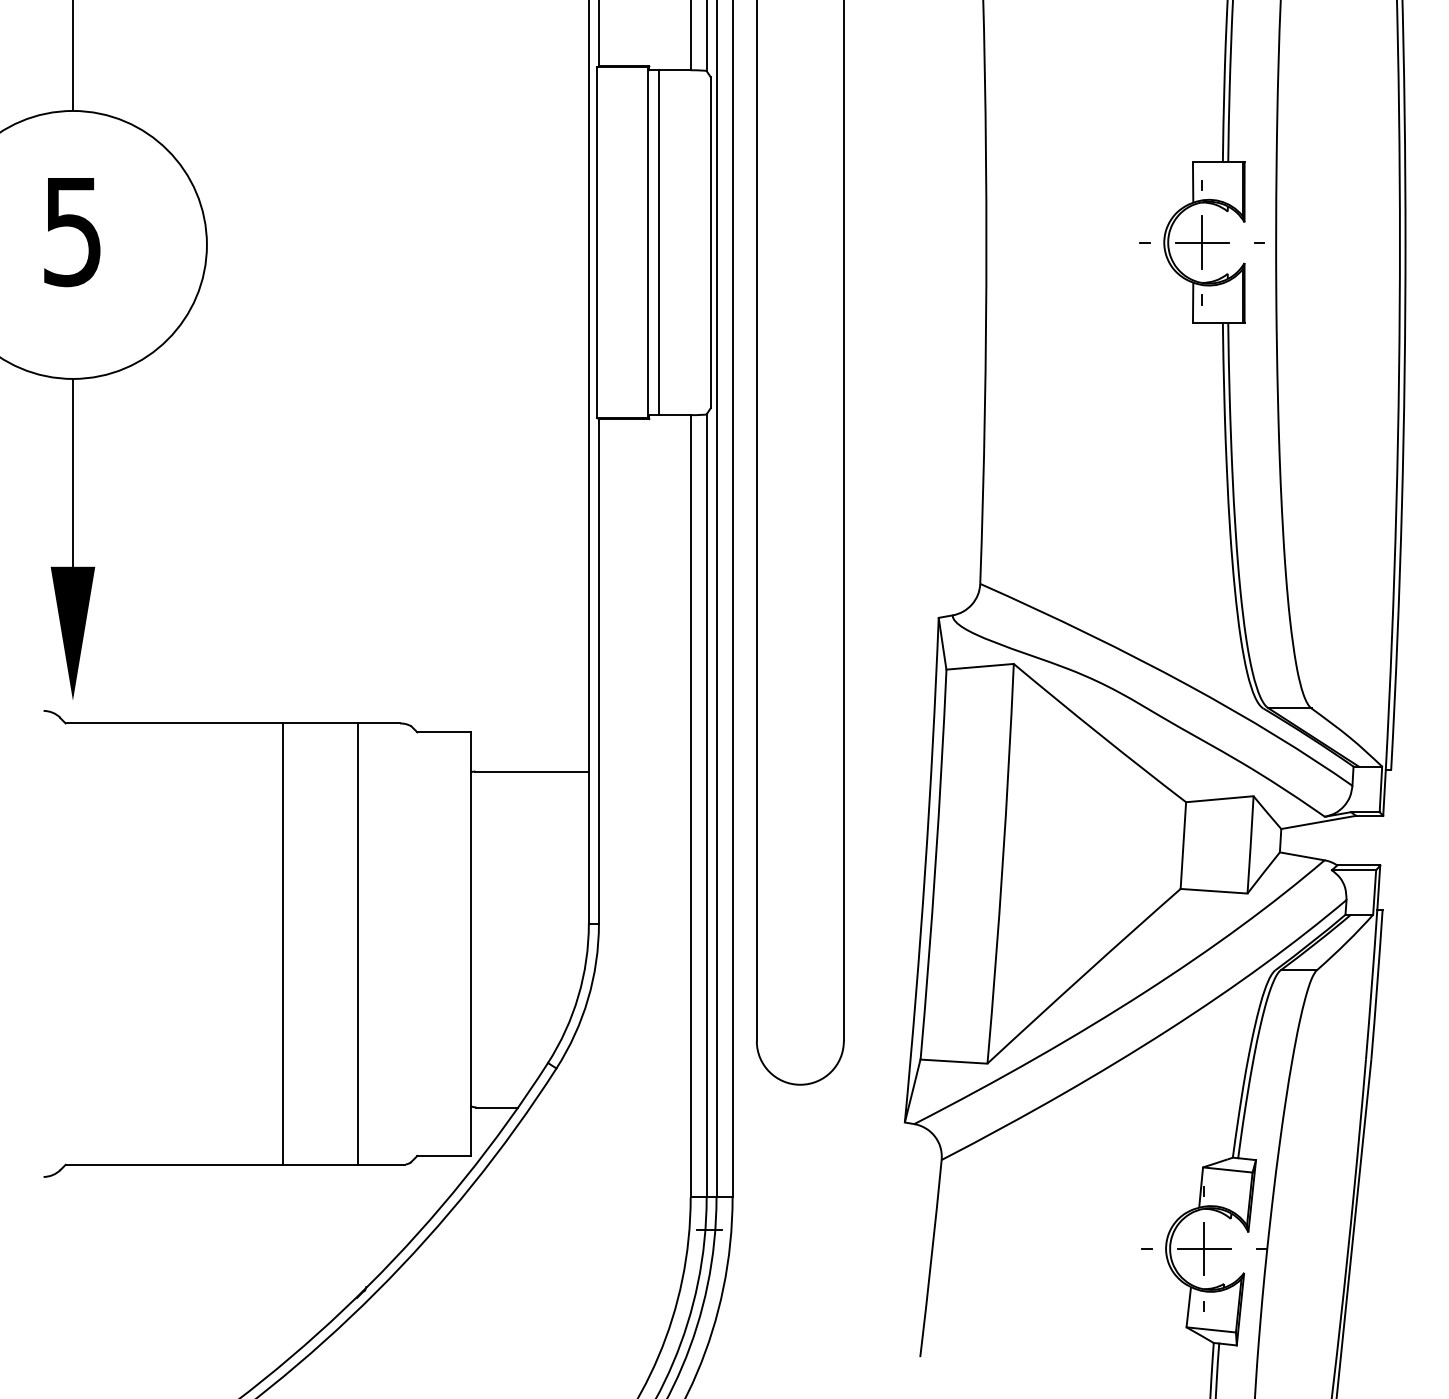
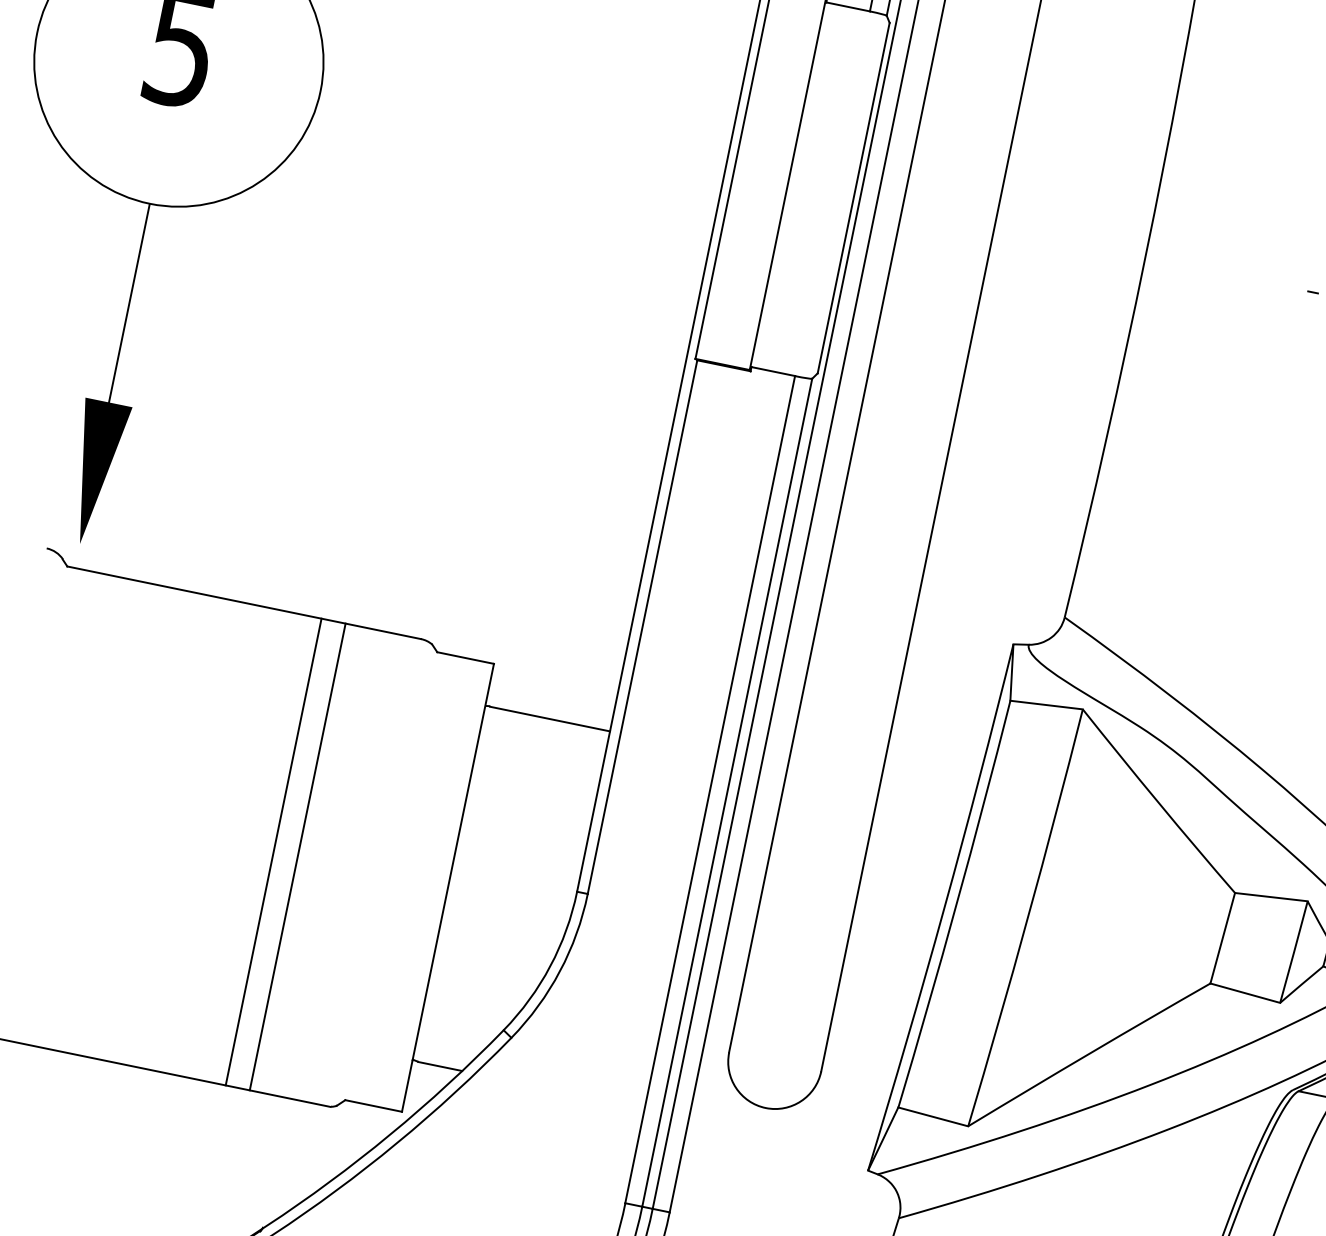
line: (659, 242) -> (799, 186), removed
line: (282, 943) -> (297, 856), moved
line: (358, 943) -> (274, 851), moved

